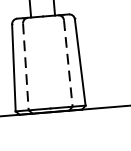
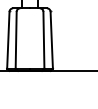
line: (67, 64) -> (43, 40), dashed -> solid
line: (26, 67) -> (16, 40), dashed -> solid

